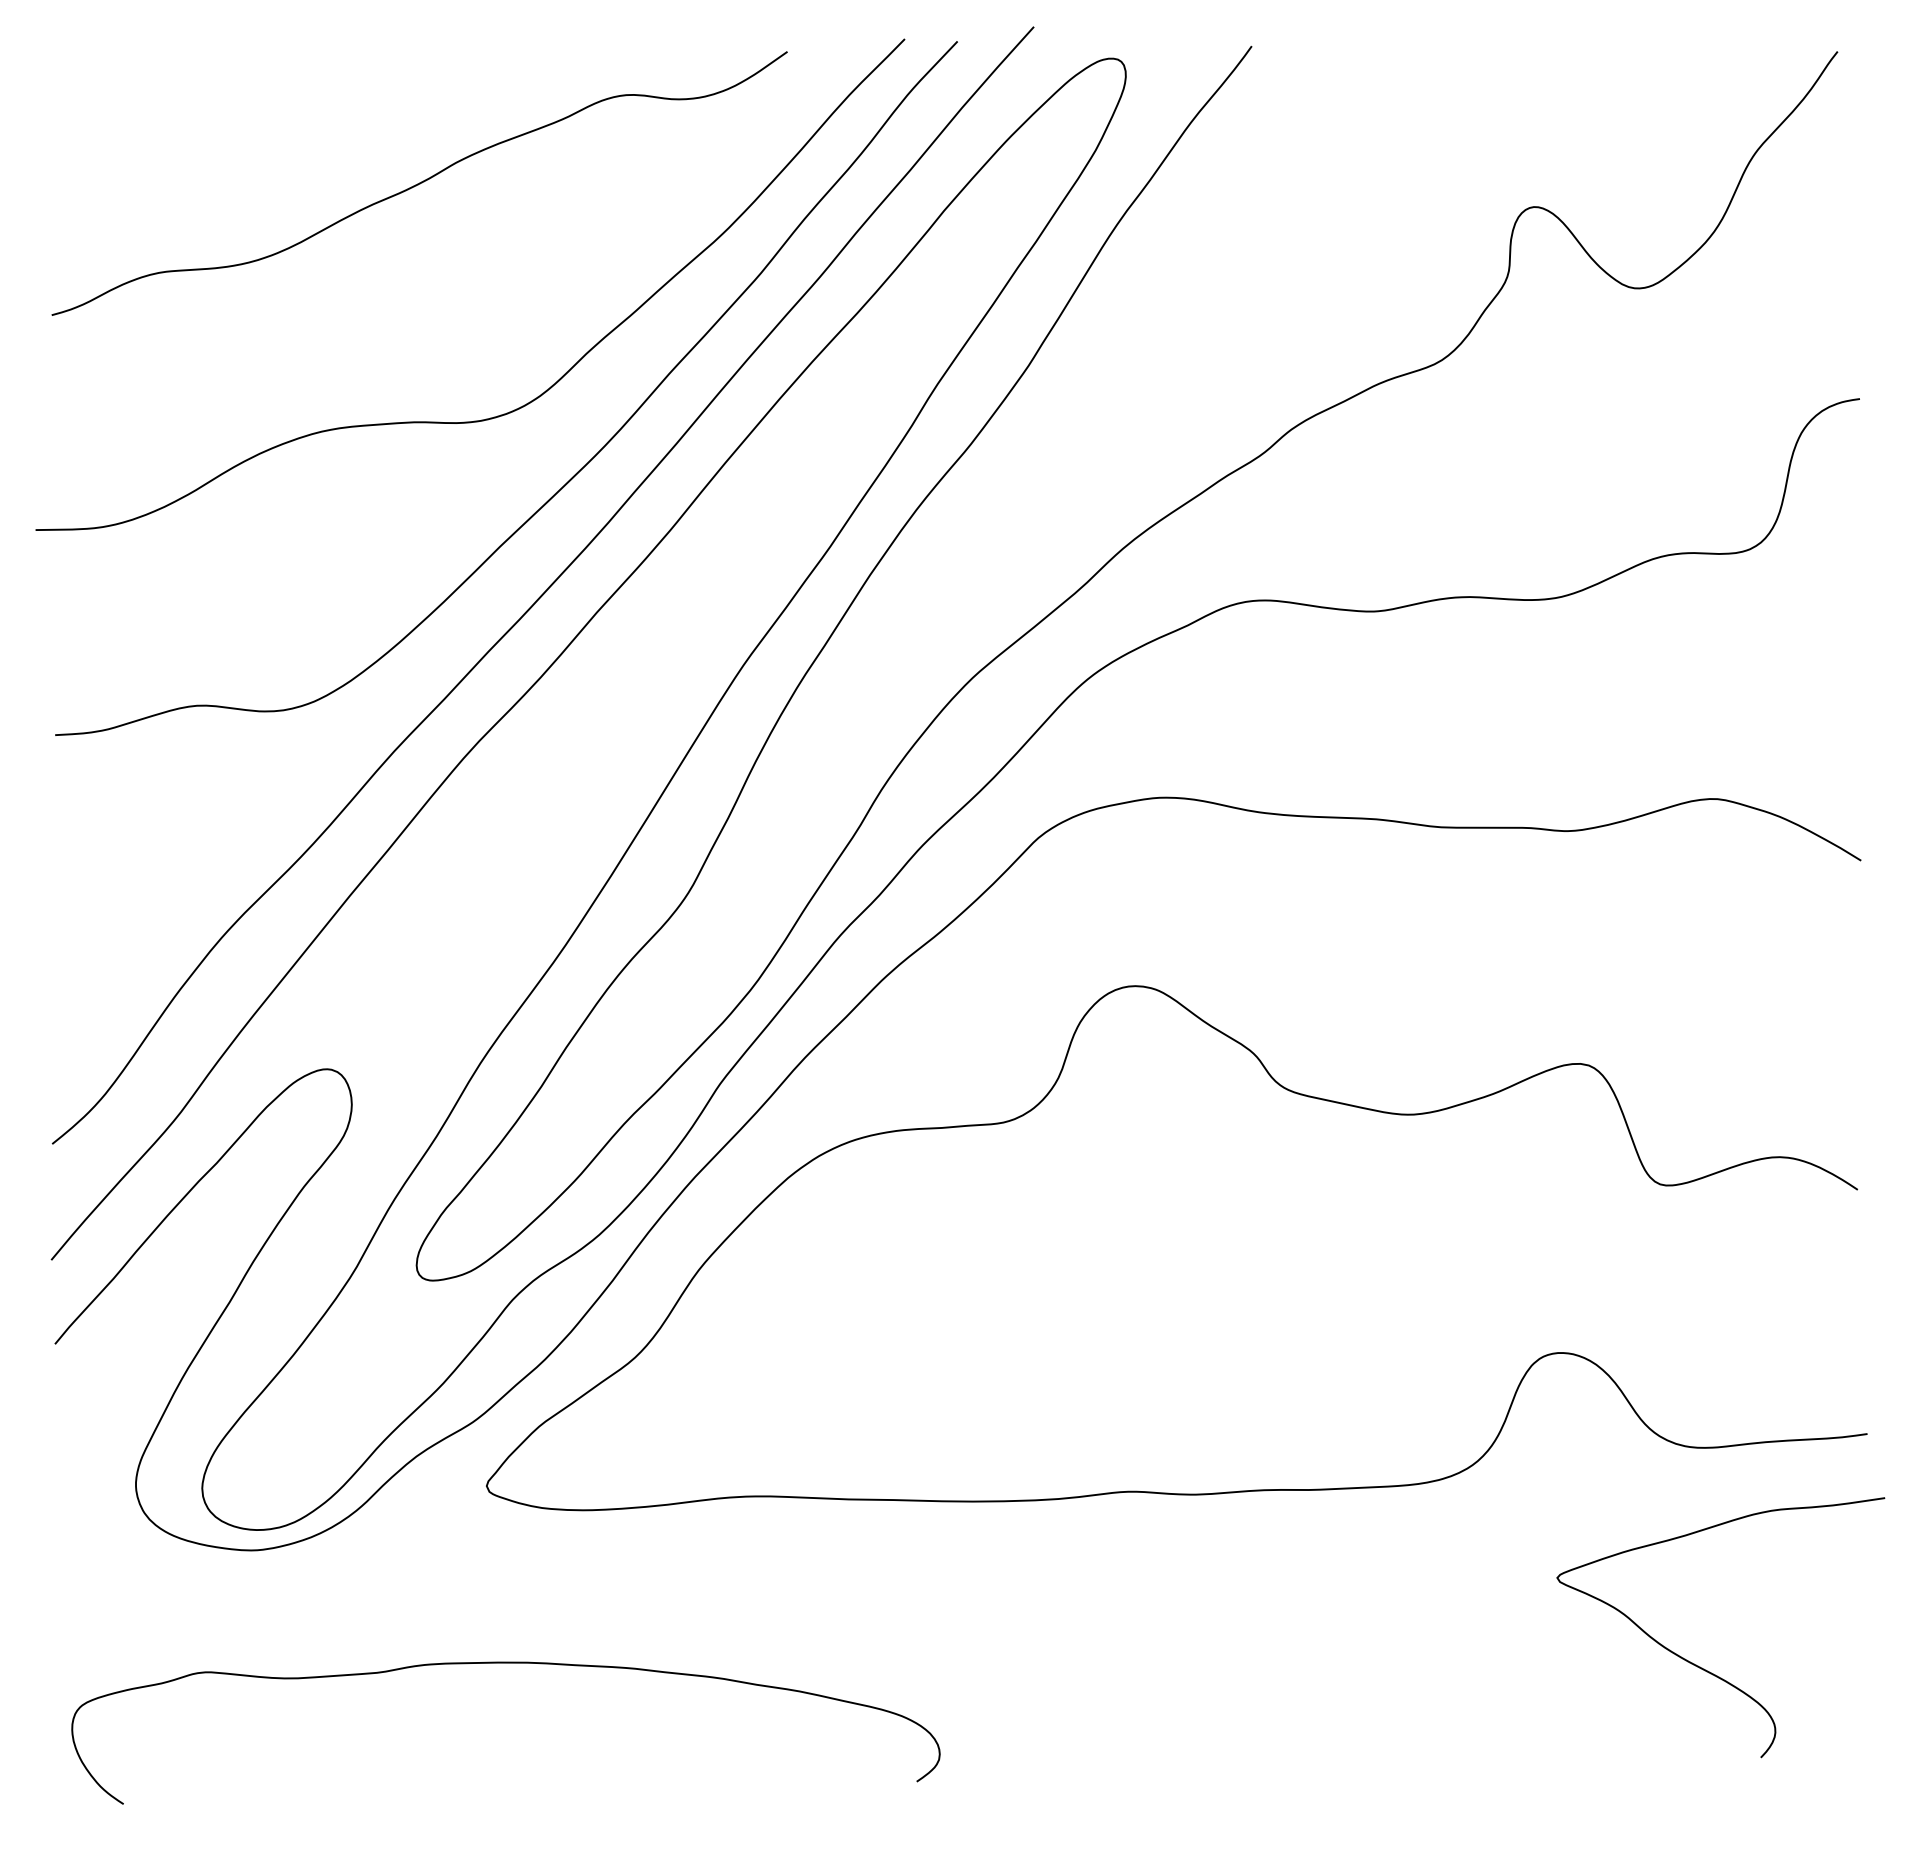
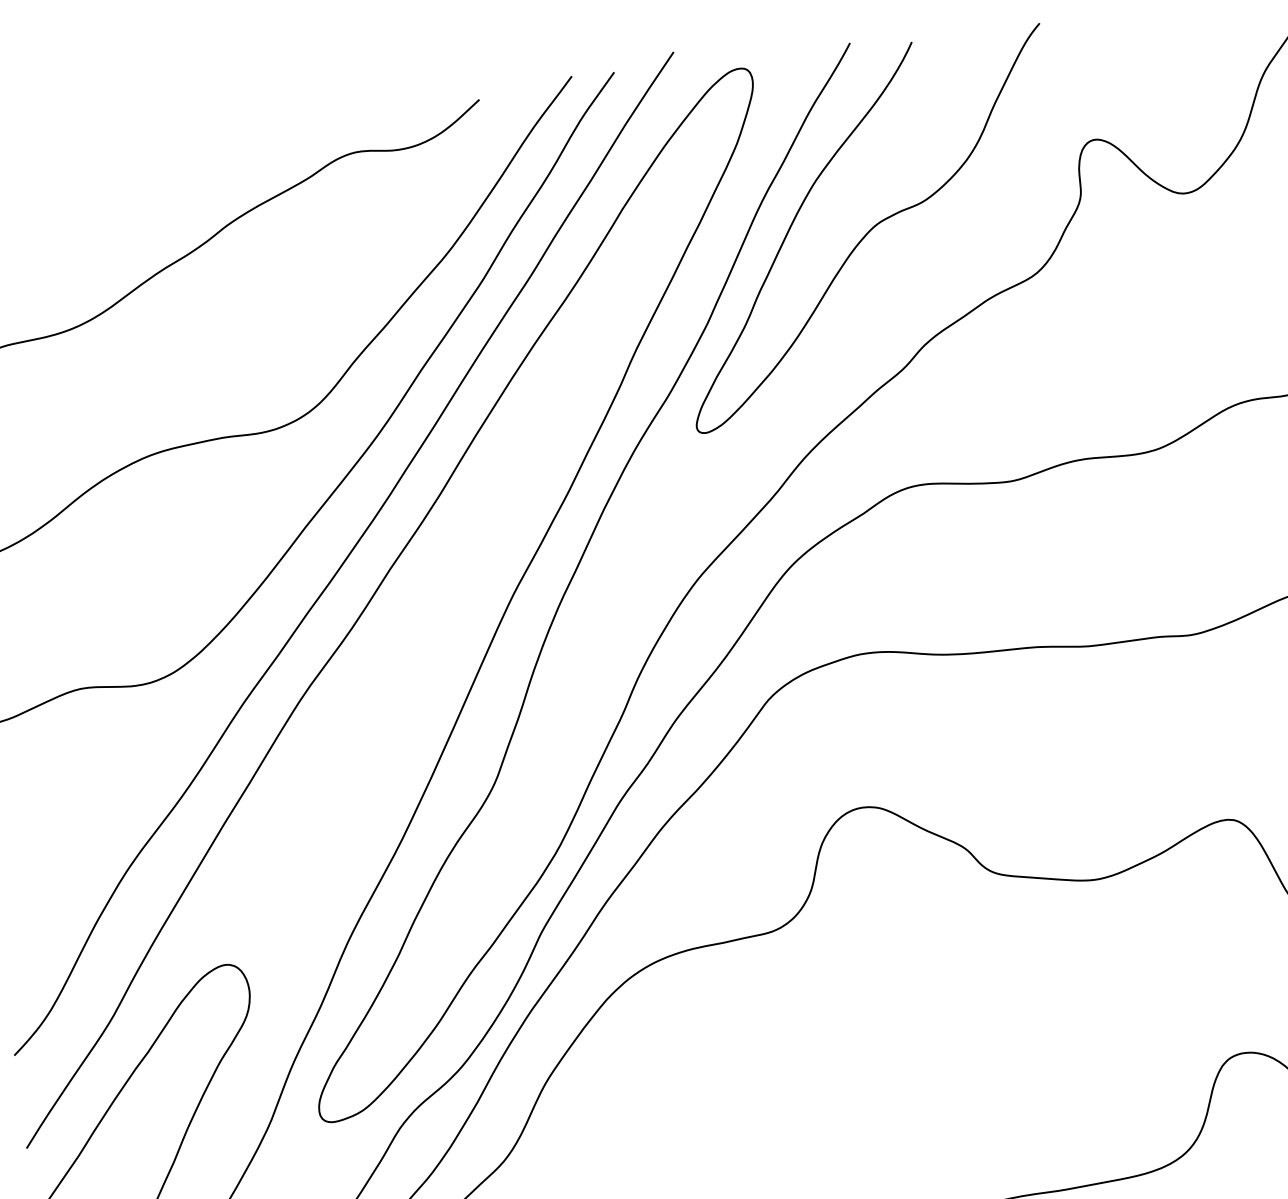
curve: (1242, 279) -> (868, 230), added

